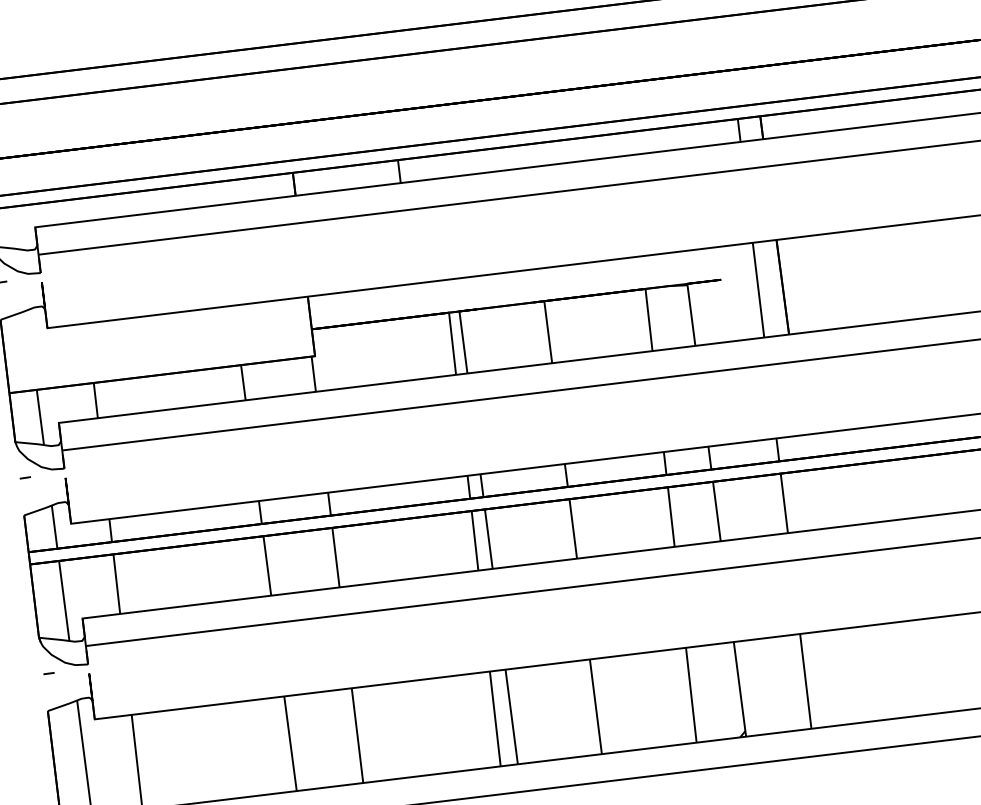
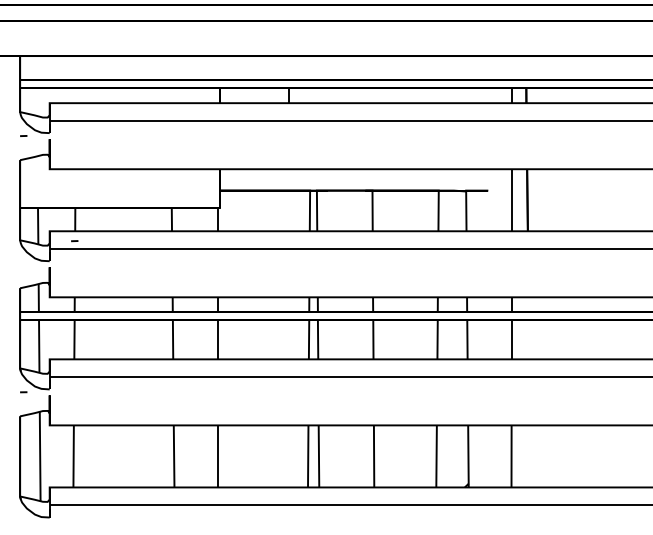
curve: (25, 478) -> (74, 241), moved

